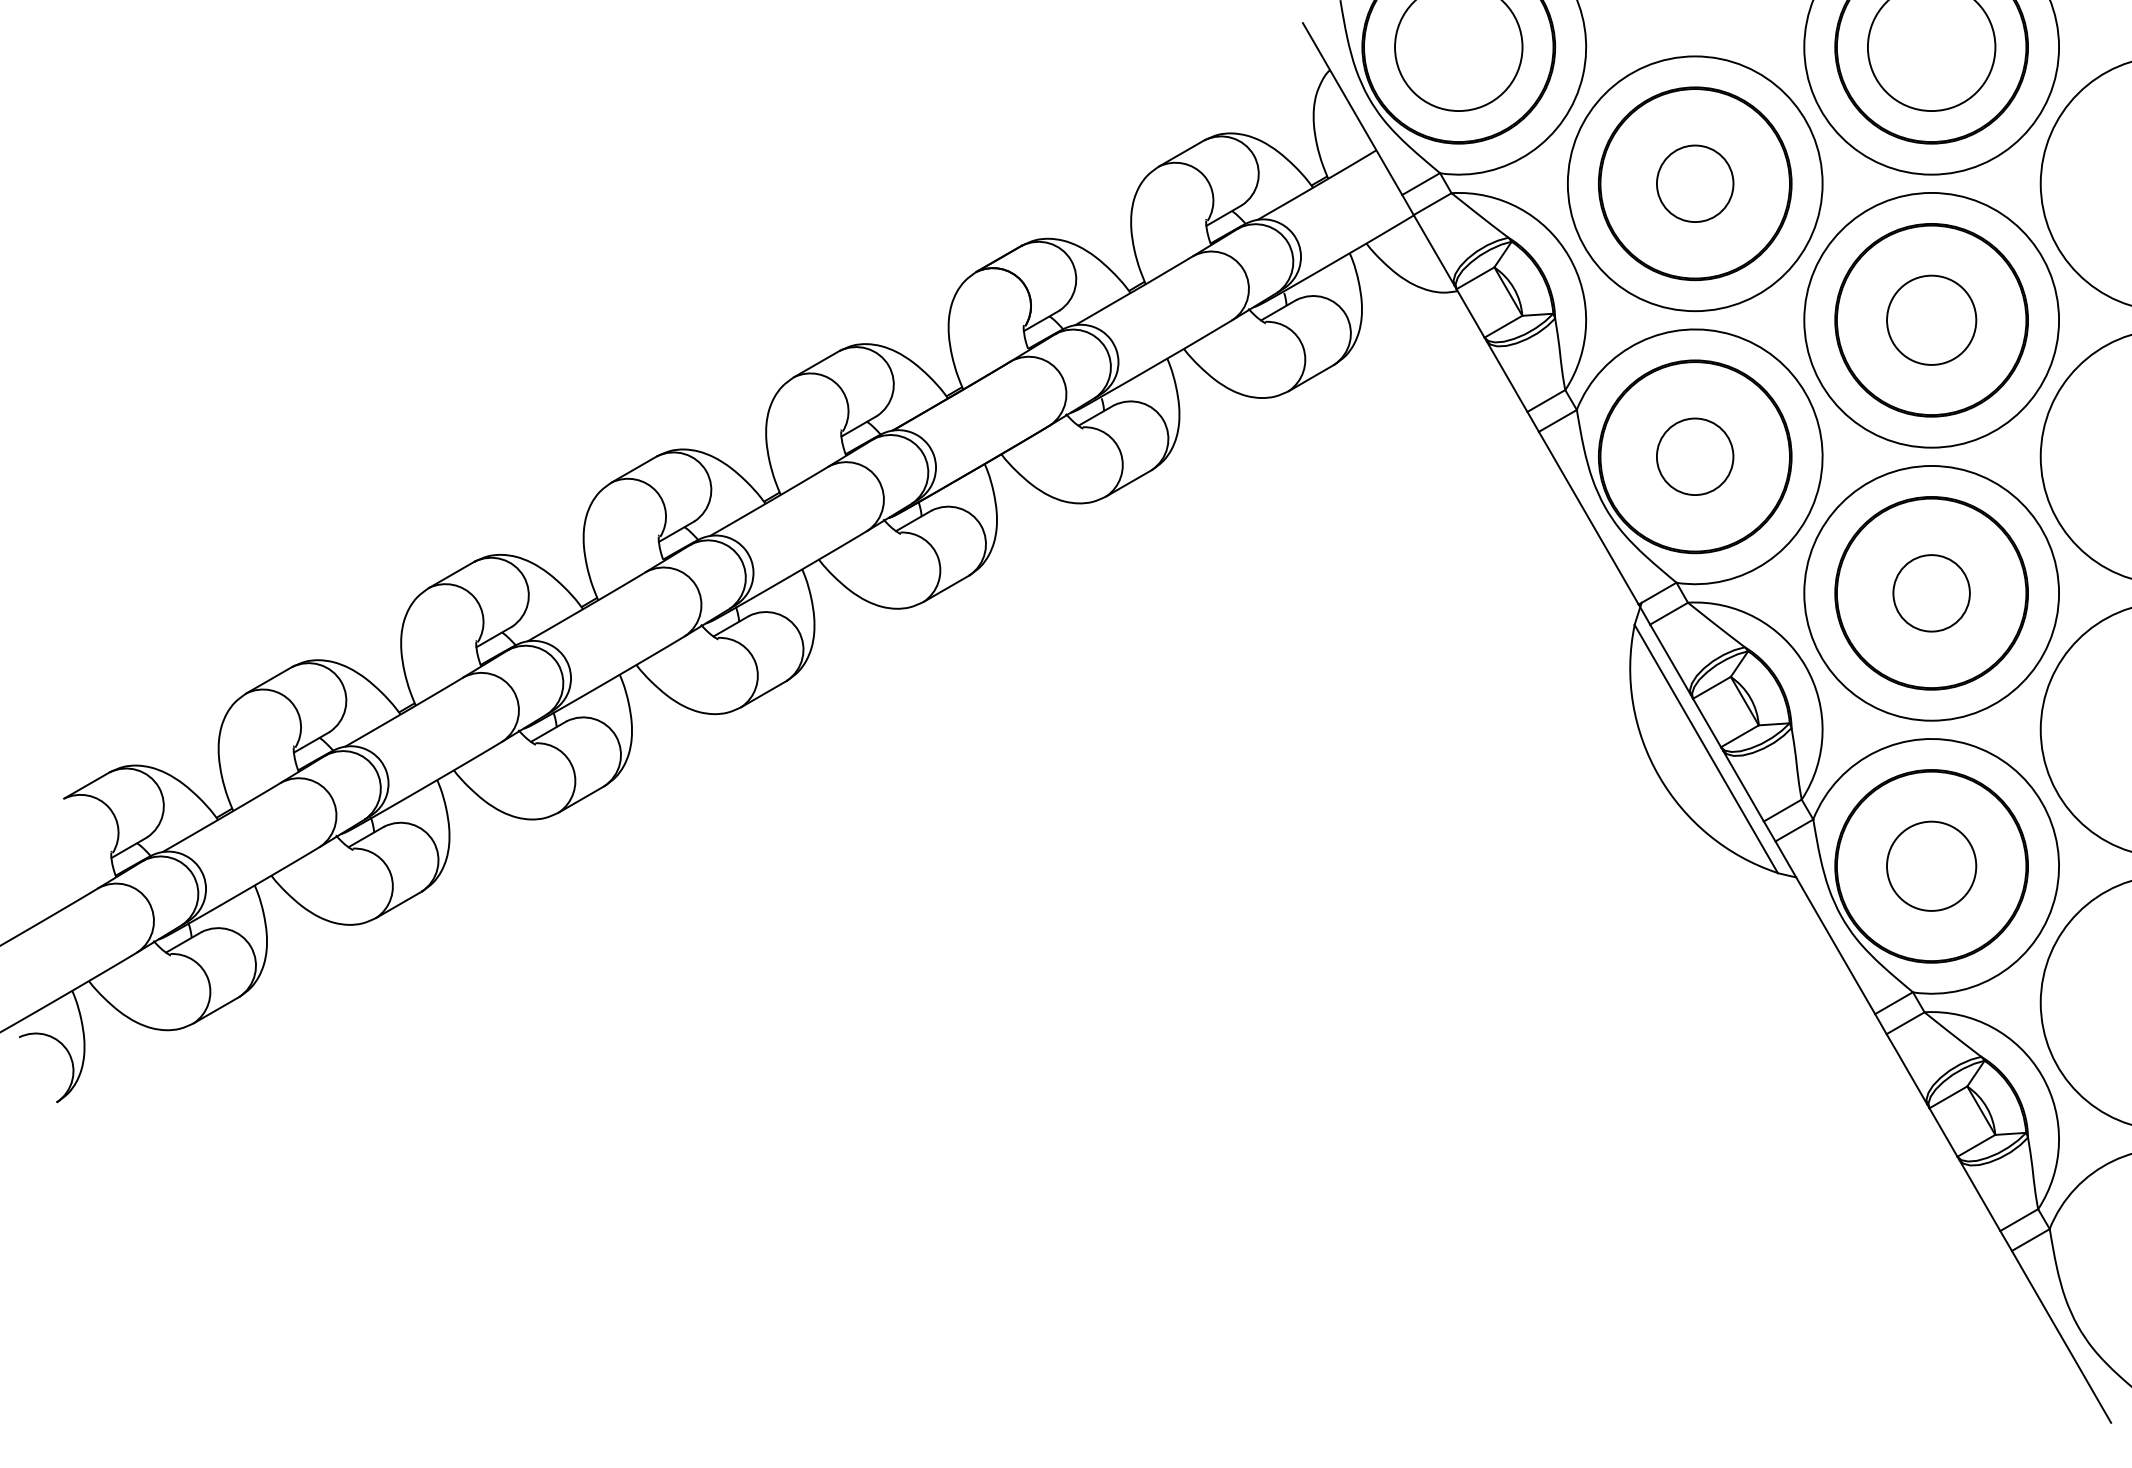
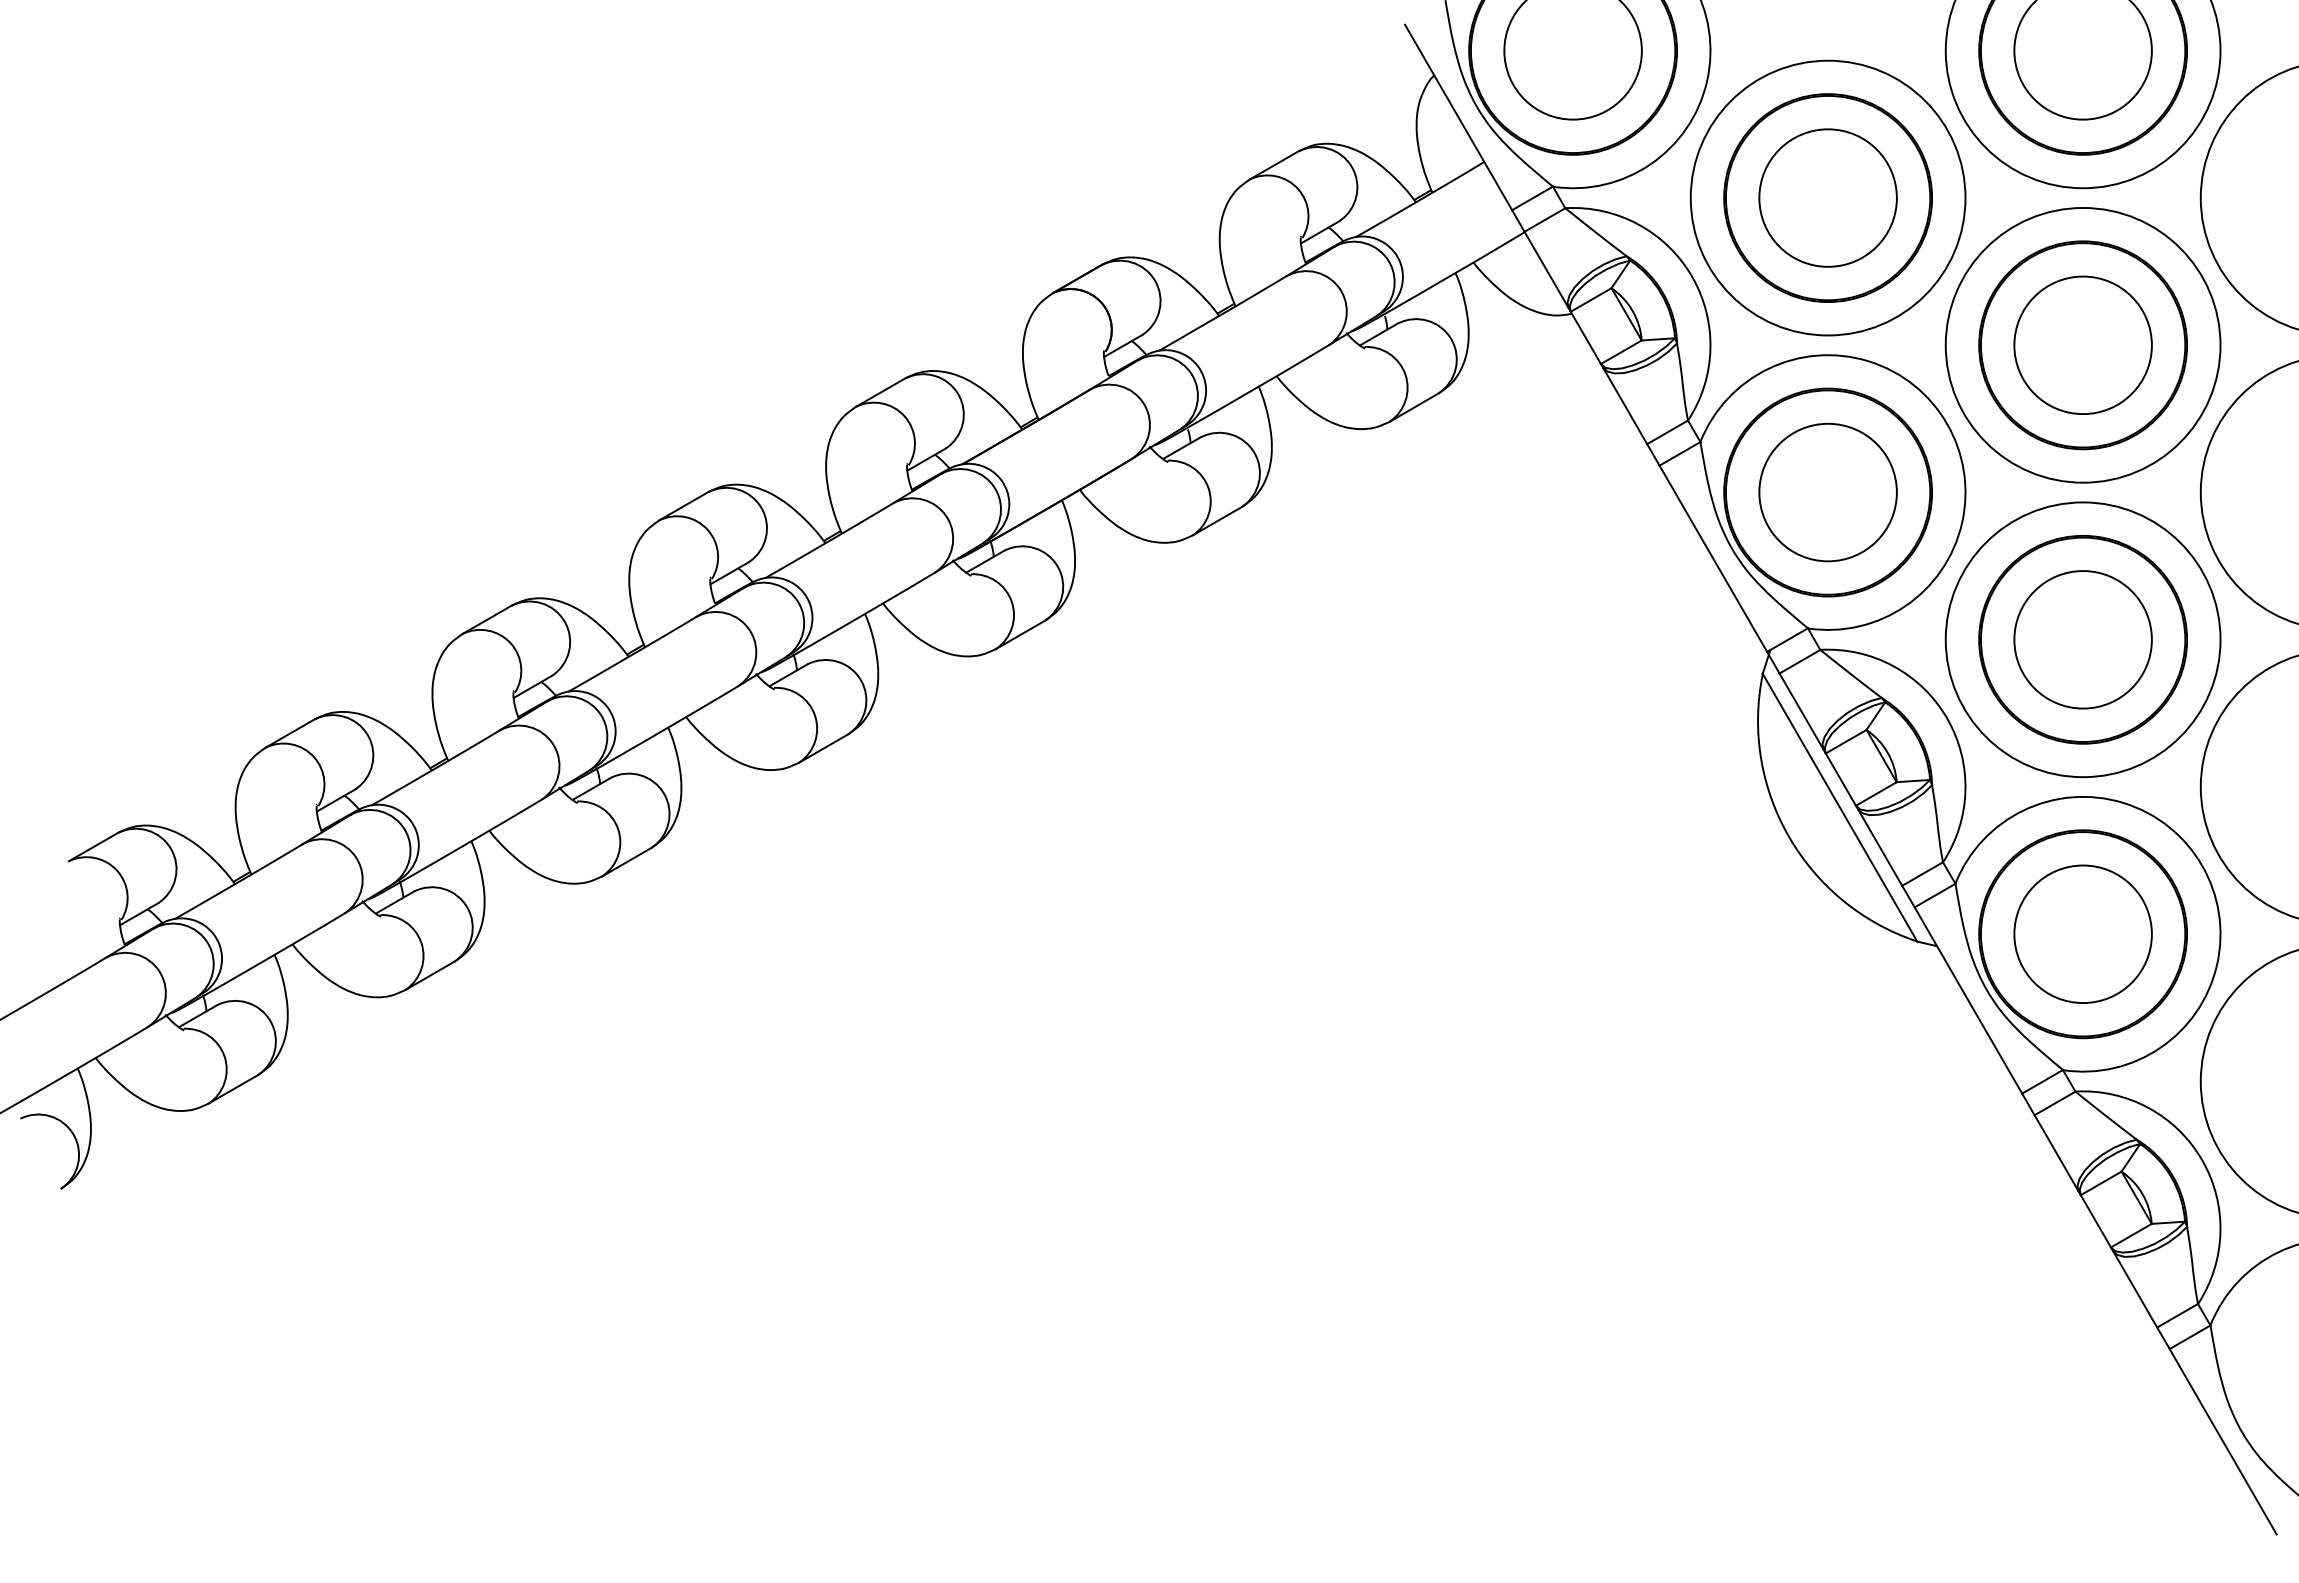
circle: (1694, 183) -> (1827, 197), size x1.67
circle: (1931, 320) -> (2082, 345), size x1.43
circle: (1694, 456) -> (1827, 492), size x1.67
circle: (1931, 593) -> (2082, 639), size x1.67
circle: (1931, 865) -> (2082, 933), size x1.43

